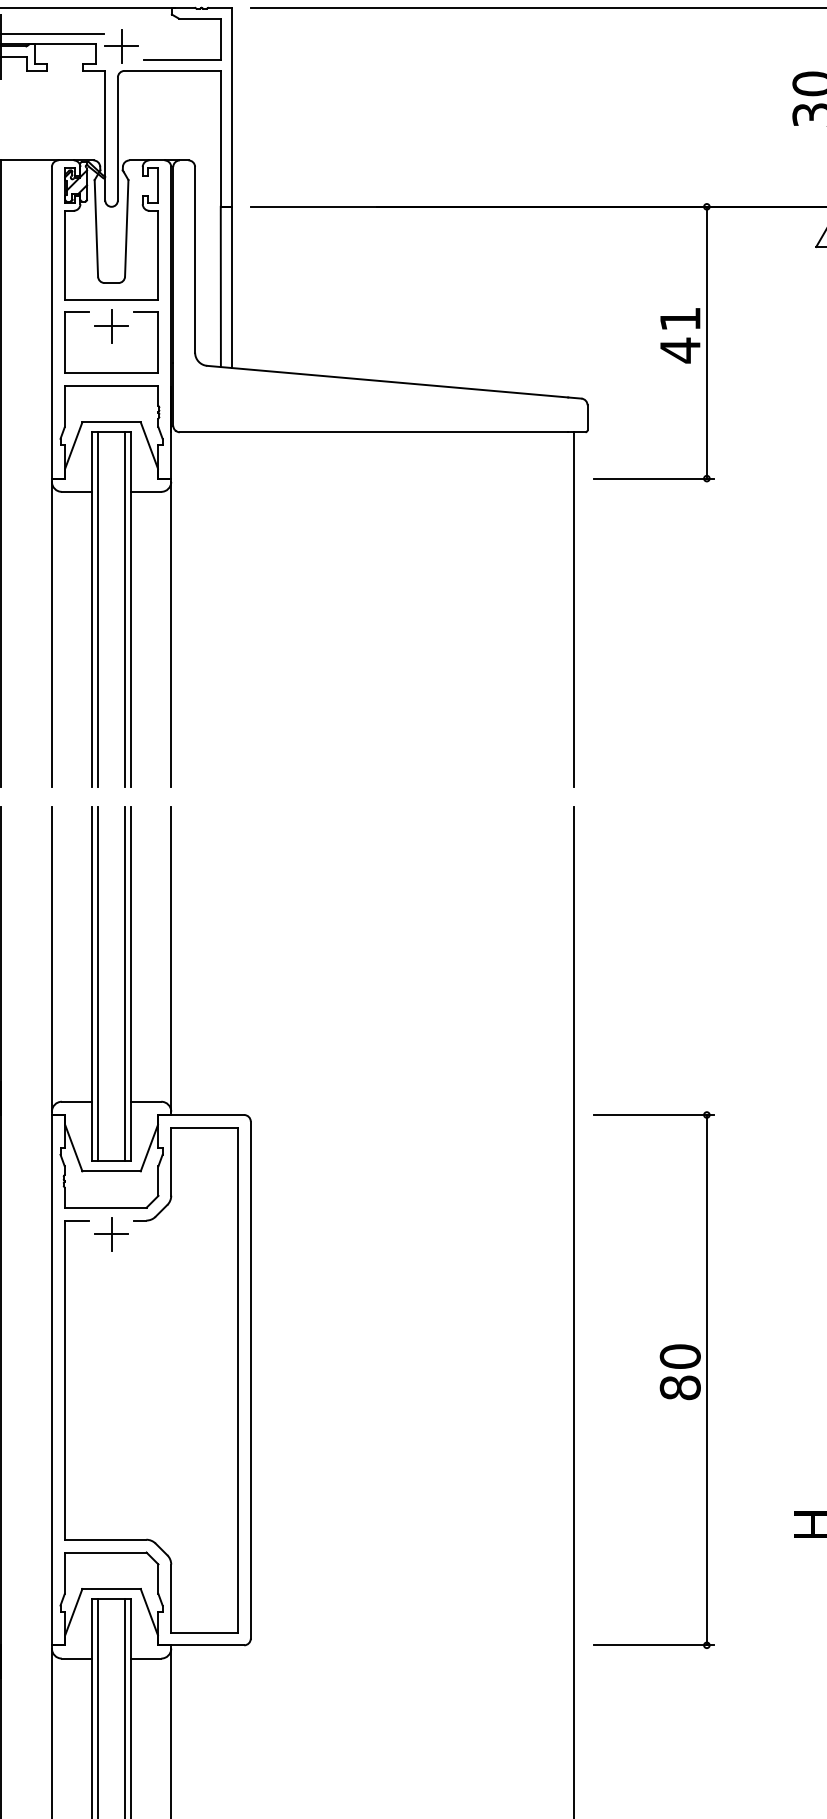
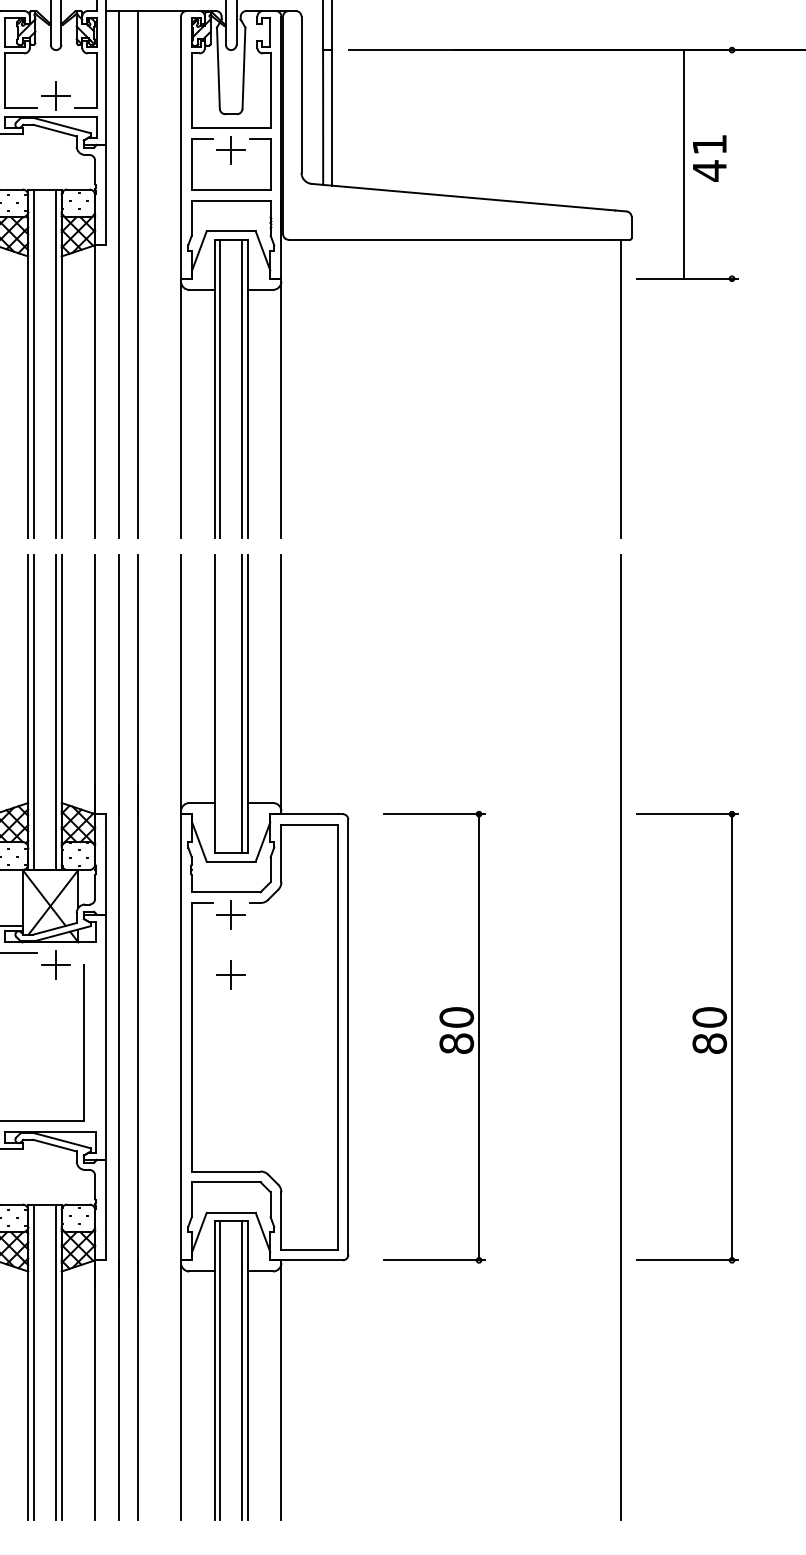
line: (707, 342) -> (684, 164), moved
line: (98, 983) -> (220, 703), removed
part: (110, 1305) -> (230, 974), added
part: (360, 1381) -> (440, 1038), added

